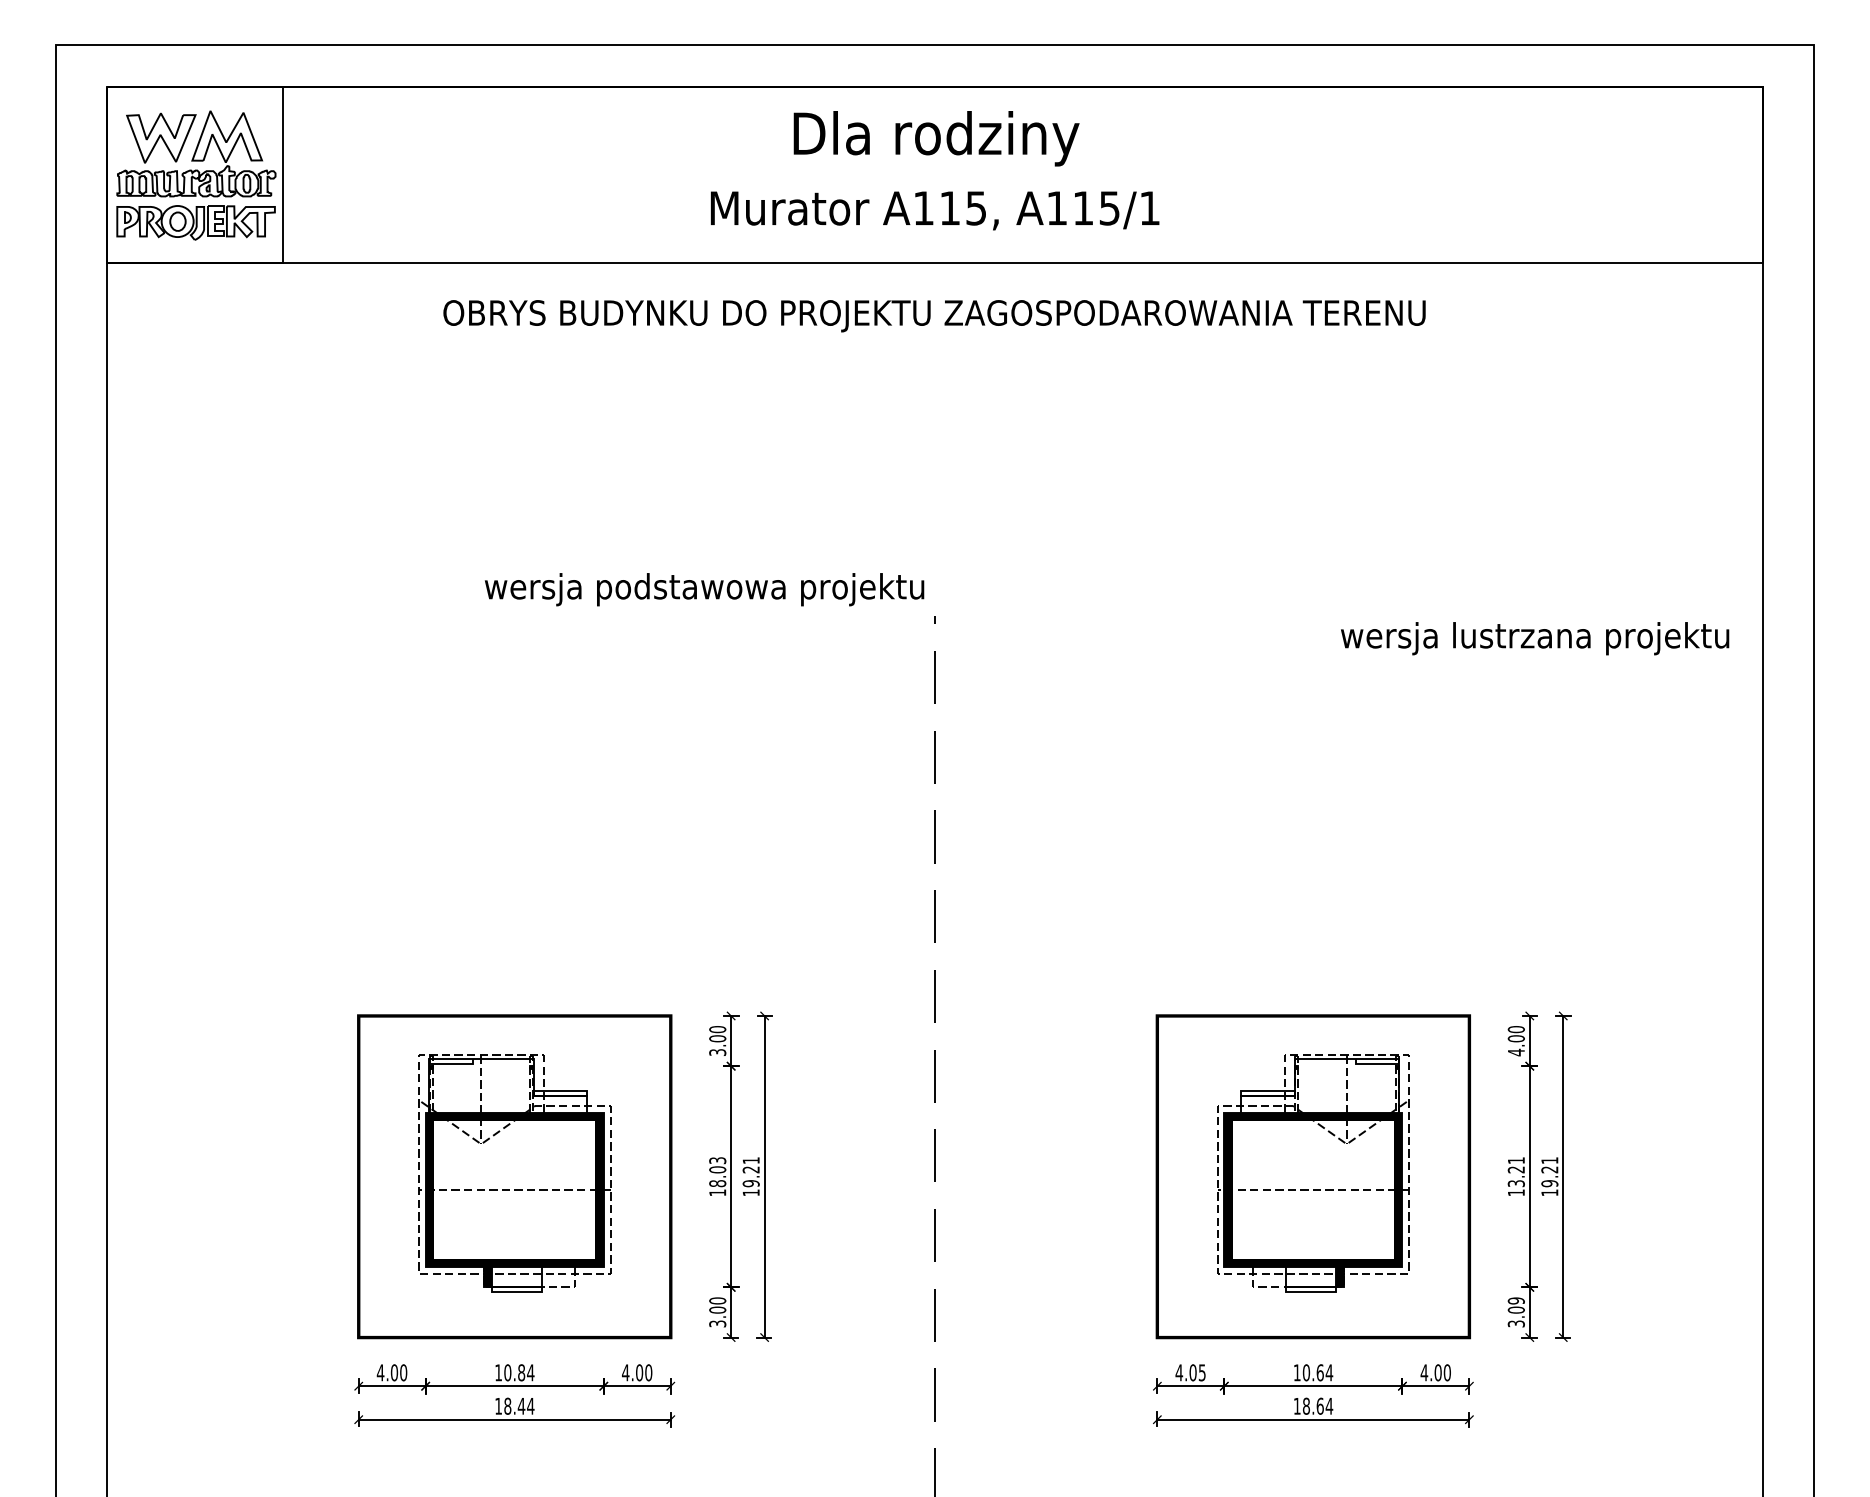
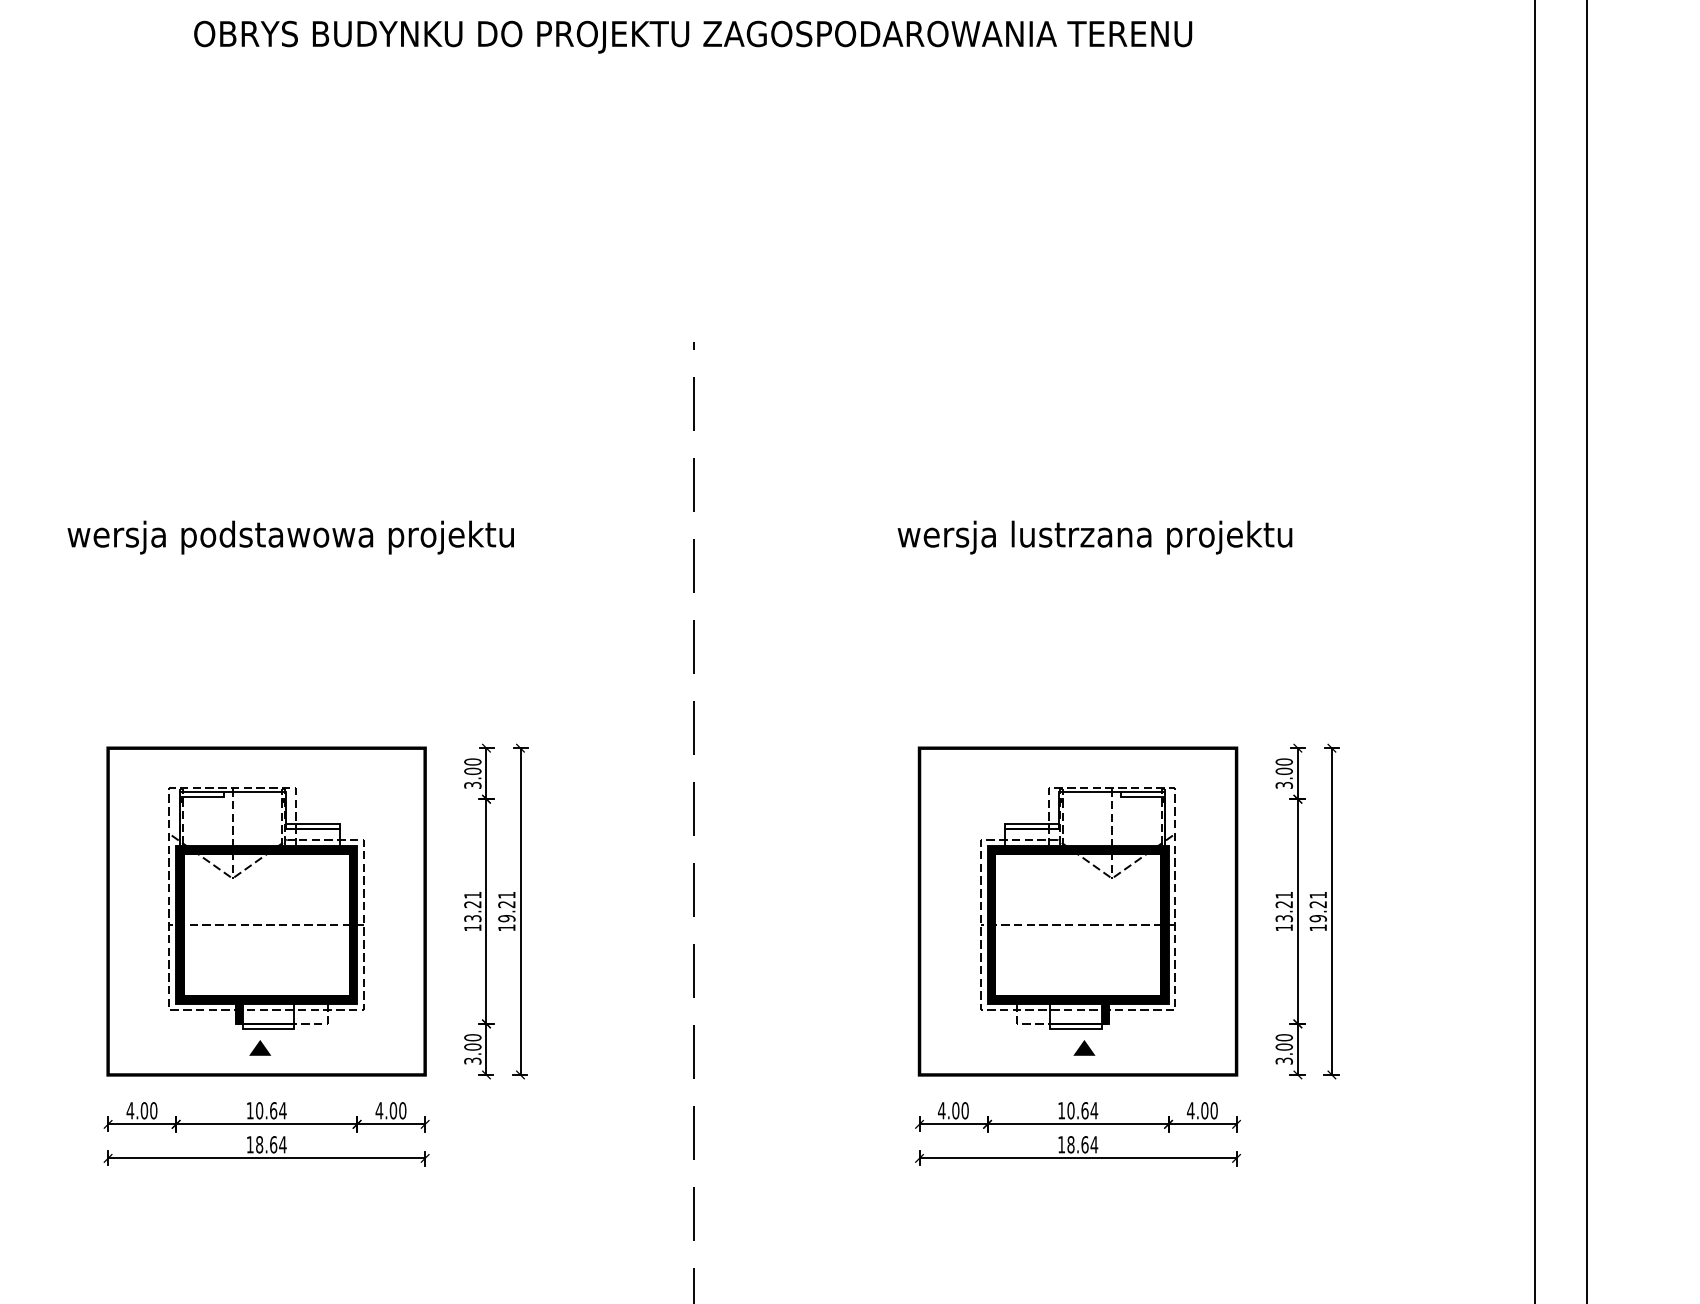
text: (704, 589) -> (290, 537), moved
text: (1535, 638) -> (1095, 537), moved
text: (1515, 1052) -> (1283, 785), 4.00 -> 3.00
text: (717, 1172) -> (472, 907), 18.03 -> 13.21
text: (1516, 1300) -> (1284, 1037), 3.09 -> 3.00
fill: (508, 1310) -> (260, 1047), added
fill: (1319, 1310) -> (1084, 1047), added
text: (521, 1372) -> (273, 1110), 10.84 -> 10.64
text: (1201, 1372) -> (964, 1110), 4.05 -> 4.00
text: (521, 1405) -> (273, 1143), 18.44 -> 18.64

